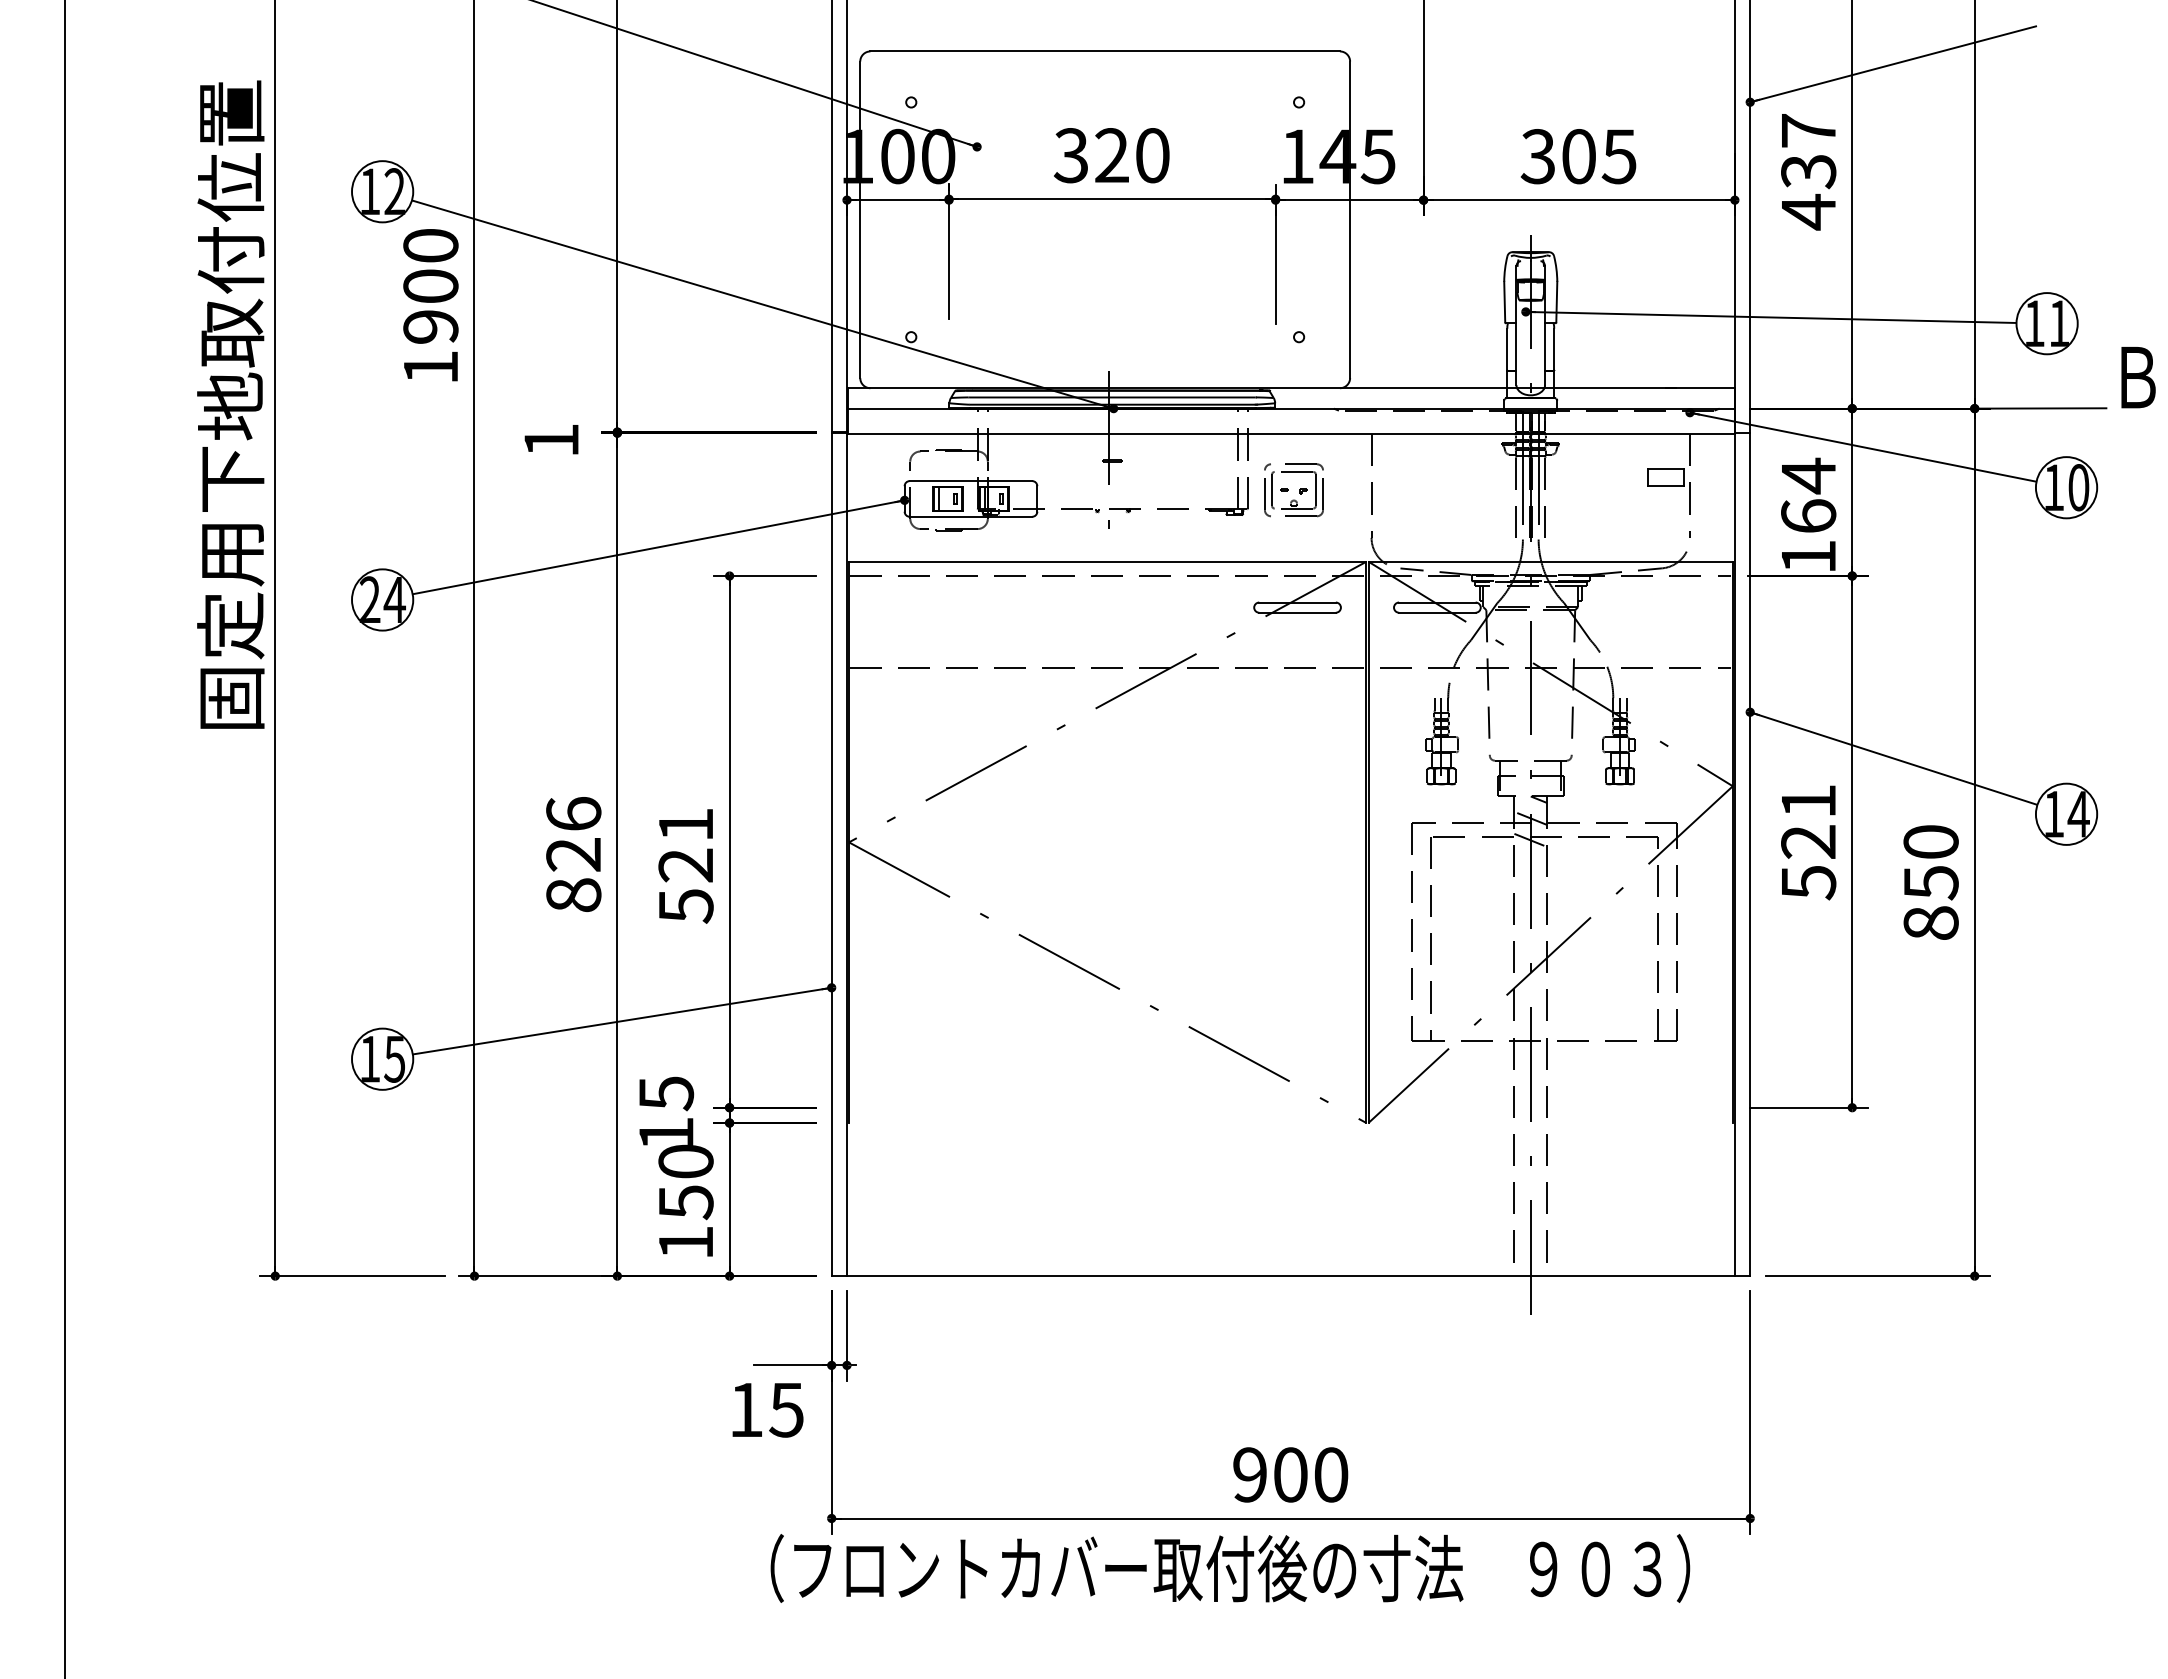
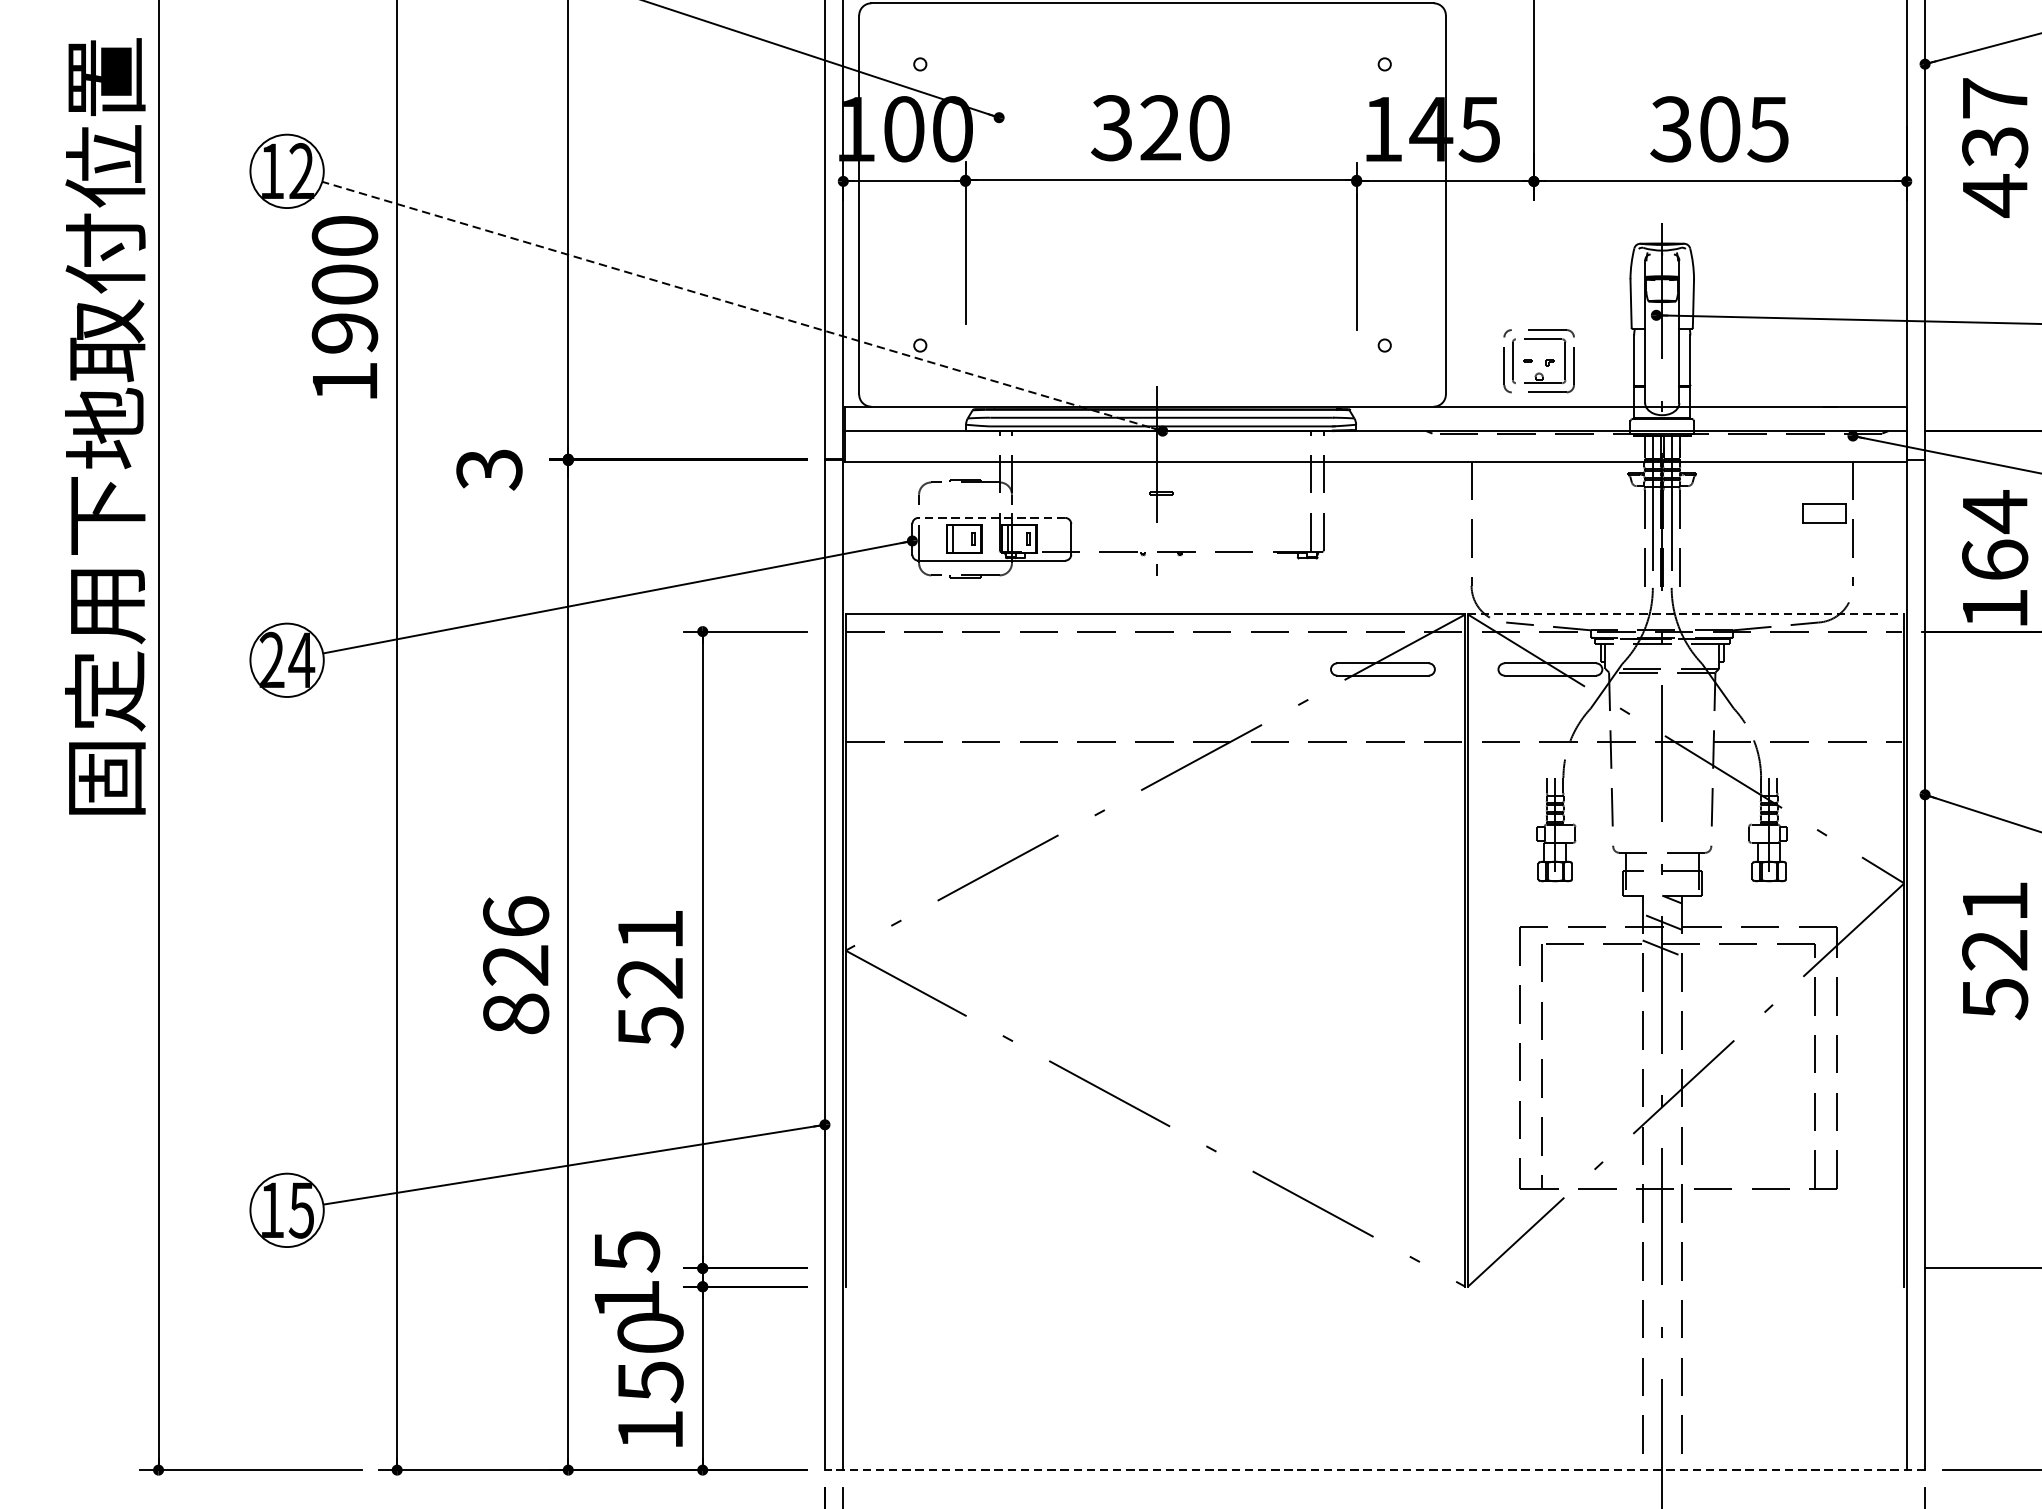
line: (762, 304) -> (742, 306), solid -> dashed
text: (551, 441) -> (489, 470), 1 -> 3
line: (970, 481) -> (991, 518), solid -> dashed
part: (1293, 490) -> (1538, 361), moved
line: (1551, 561) -> (1687, 614), solid -> dashed
line: (1290, 1276) -> (1374, 1470), solid -> dashed

